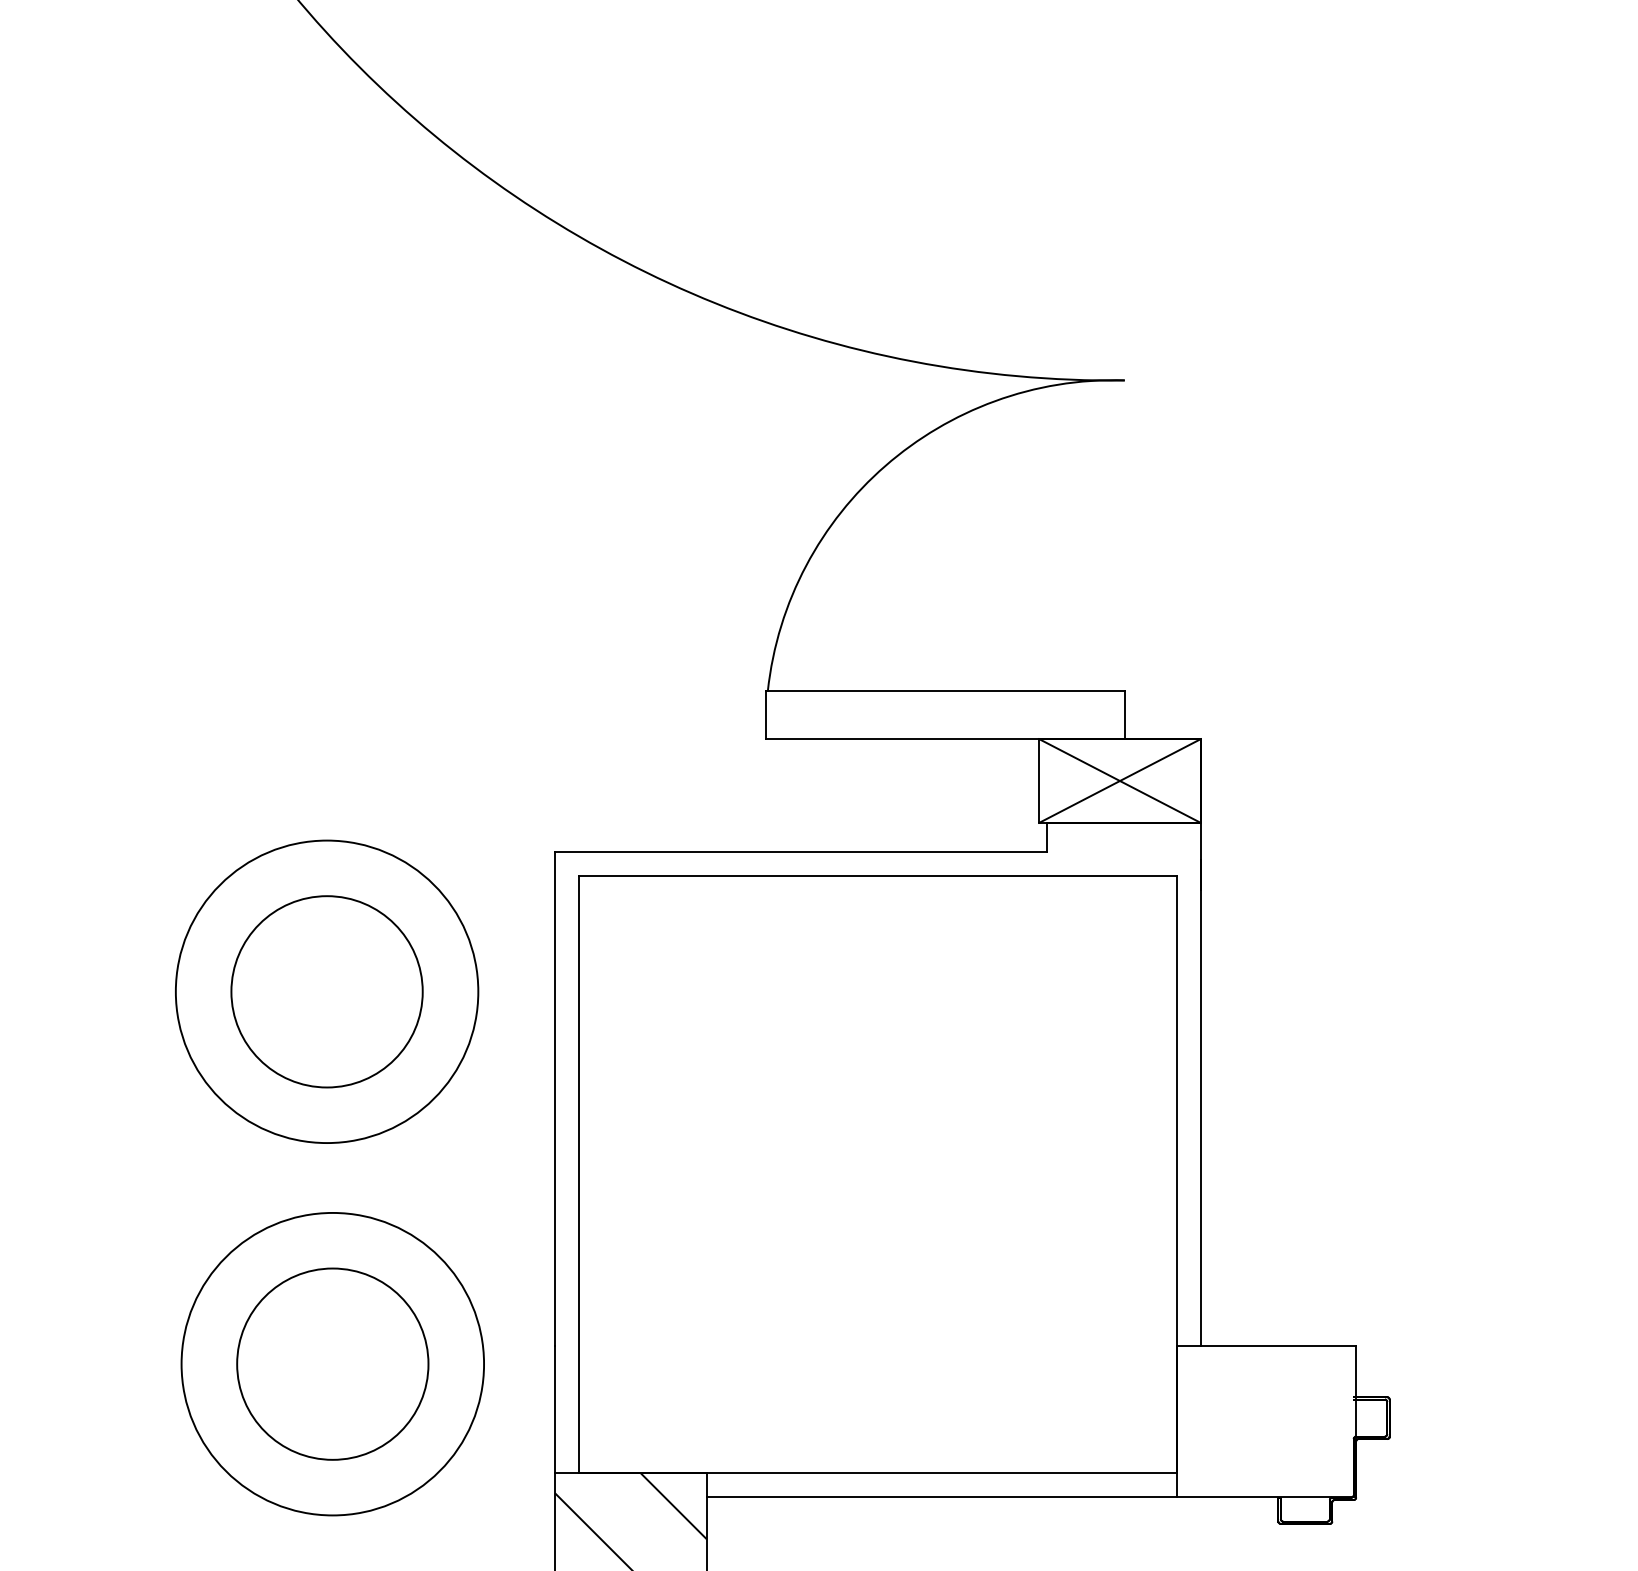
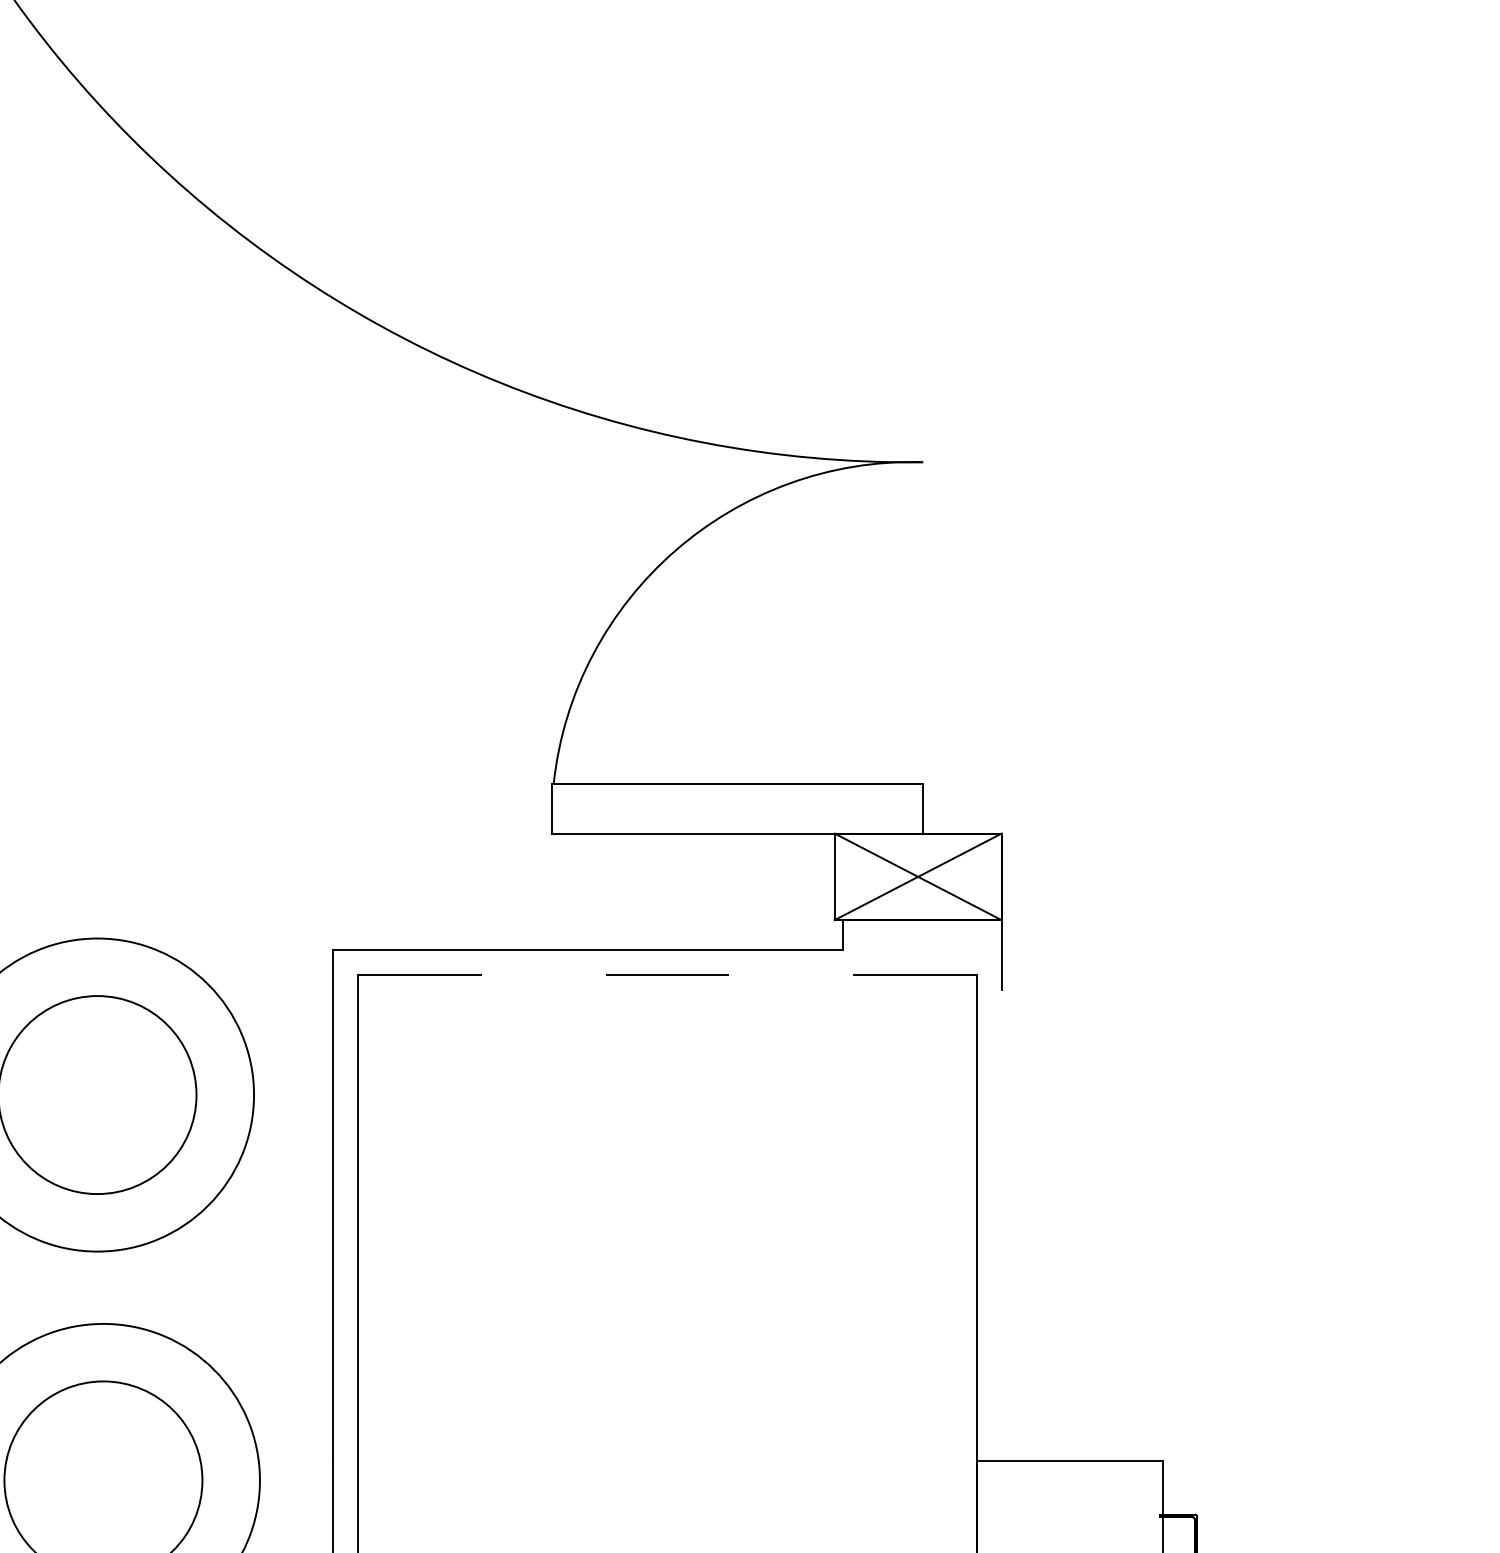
line: (877, 875) -> (667, 974), solid -> dashed
line: (1200, 1102) -> (1001, 1209), removed

